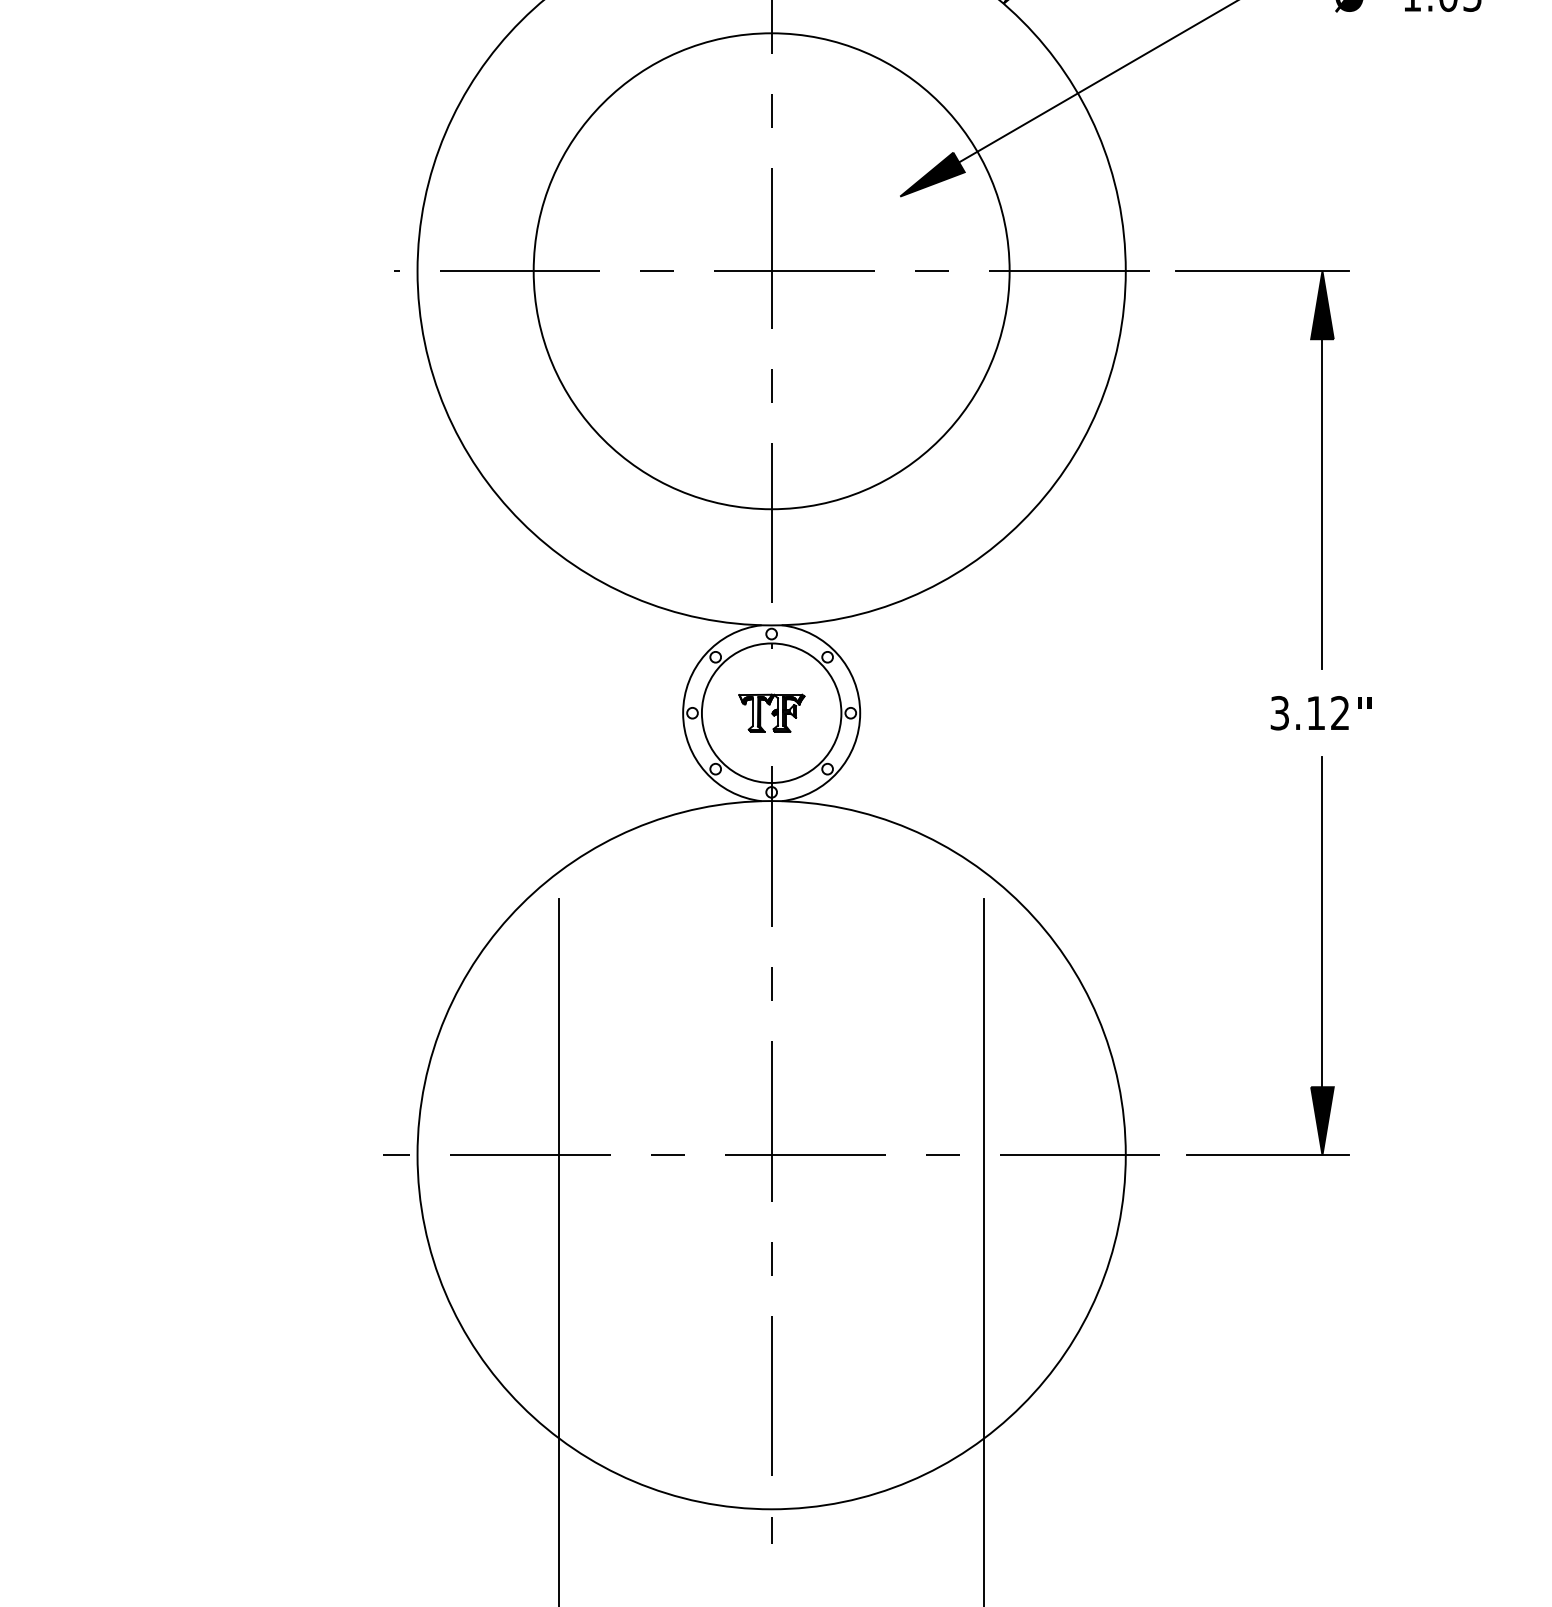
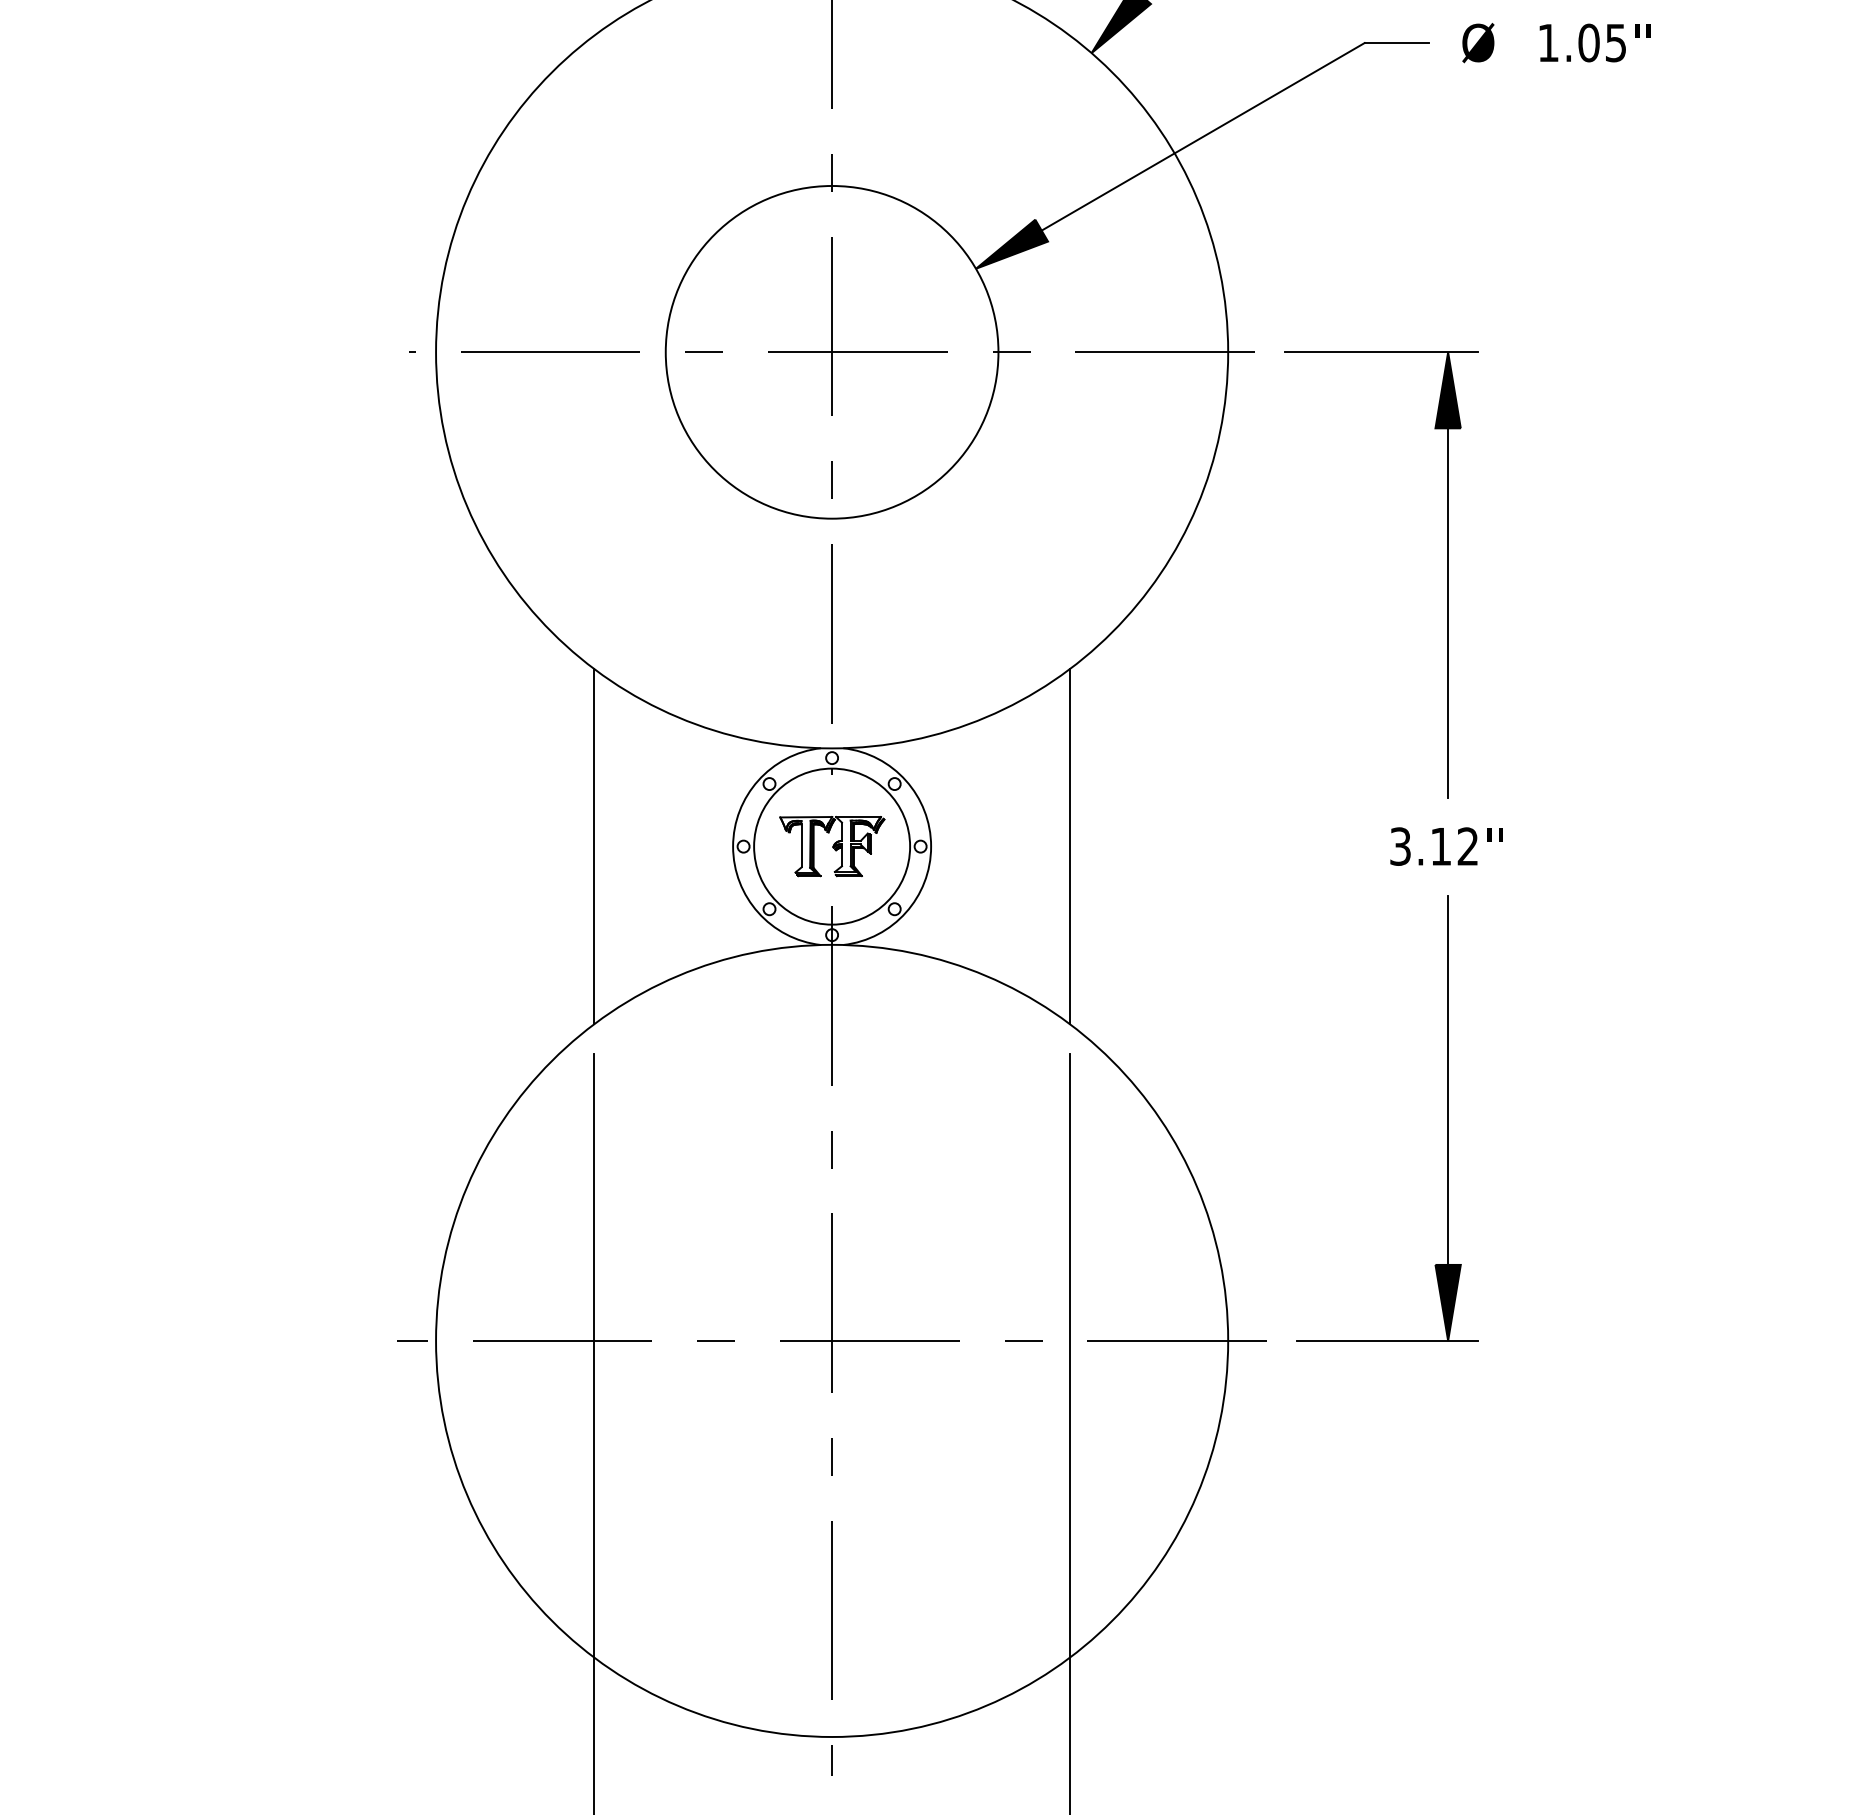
circle: (771, 271) -> (831, 352), size x0.62
line: (559, 713) -> (594, 846), added
part: (772, 713) -> (832, 846), size x1.43
line: (983, 713) -> (1069, 846), added

